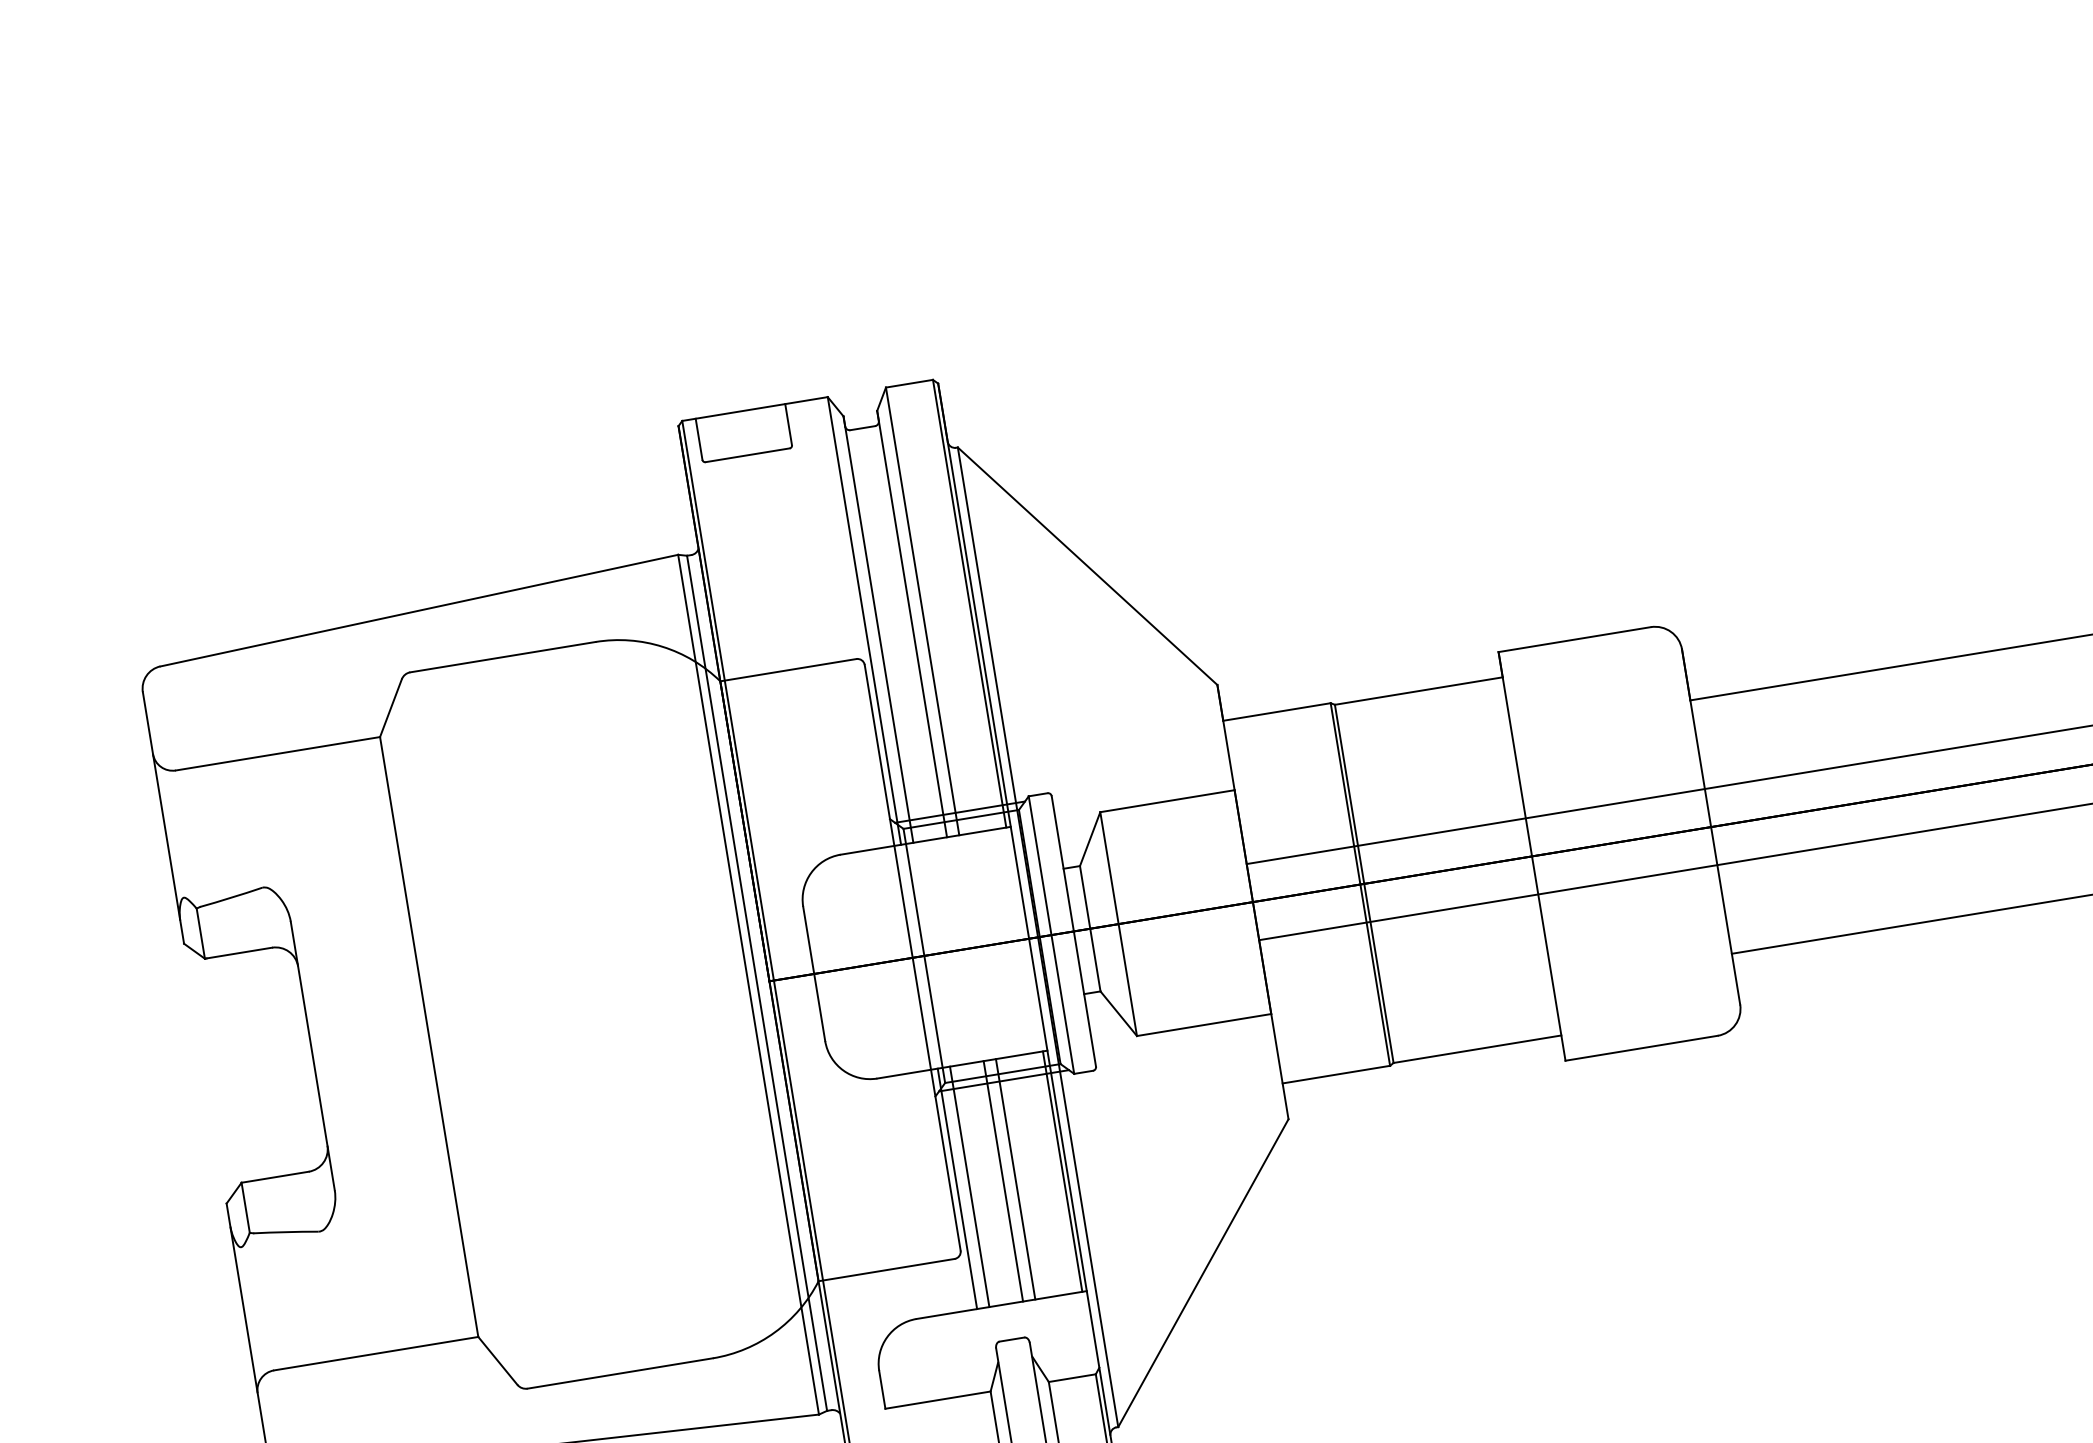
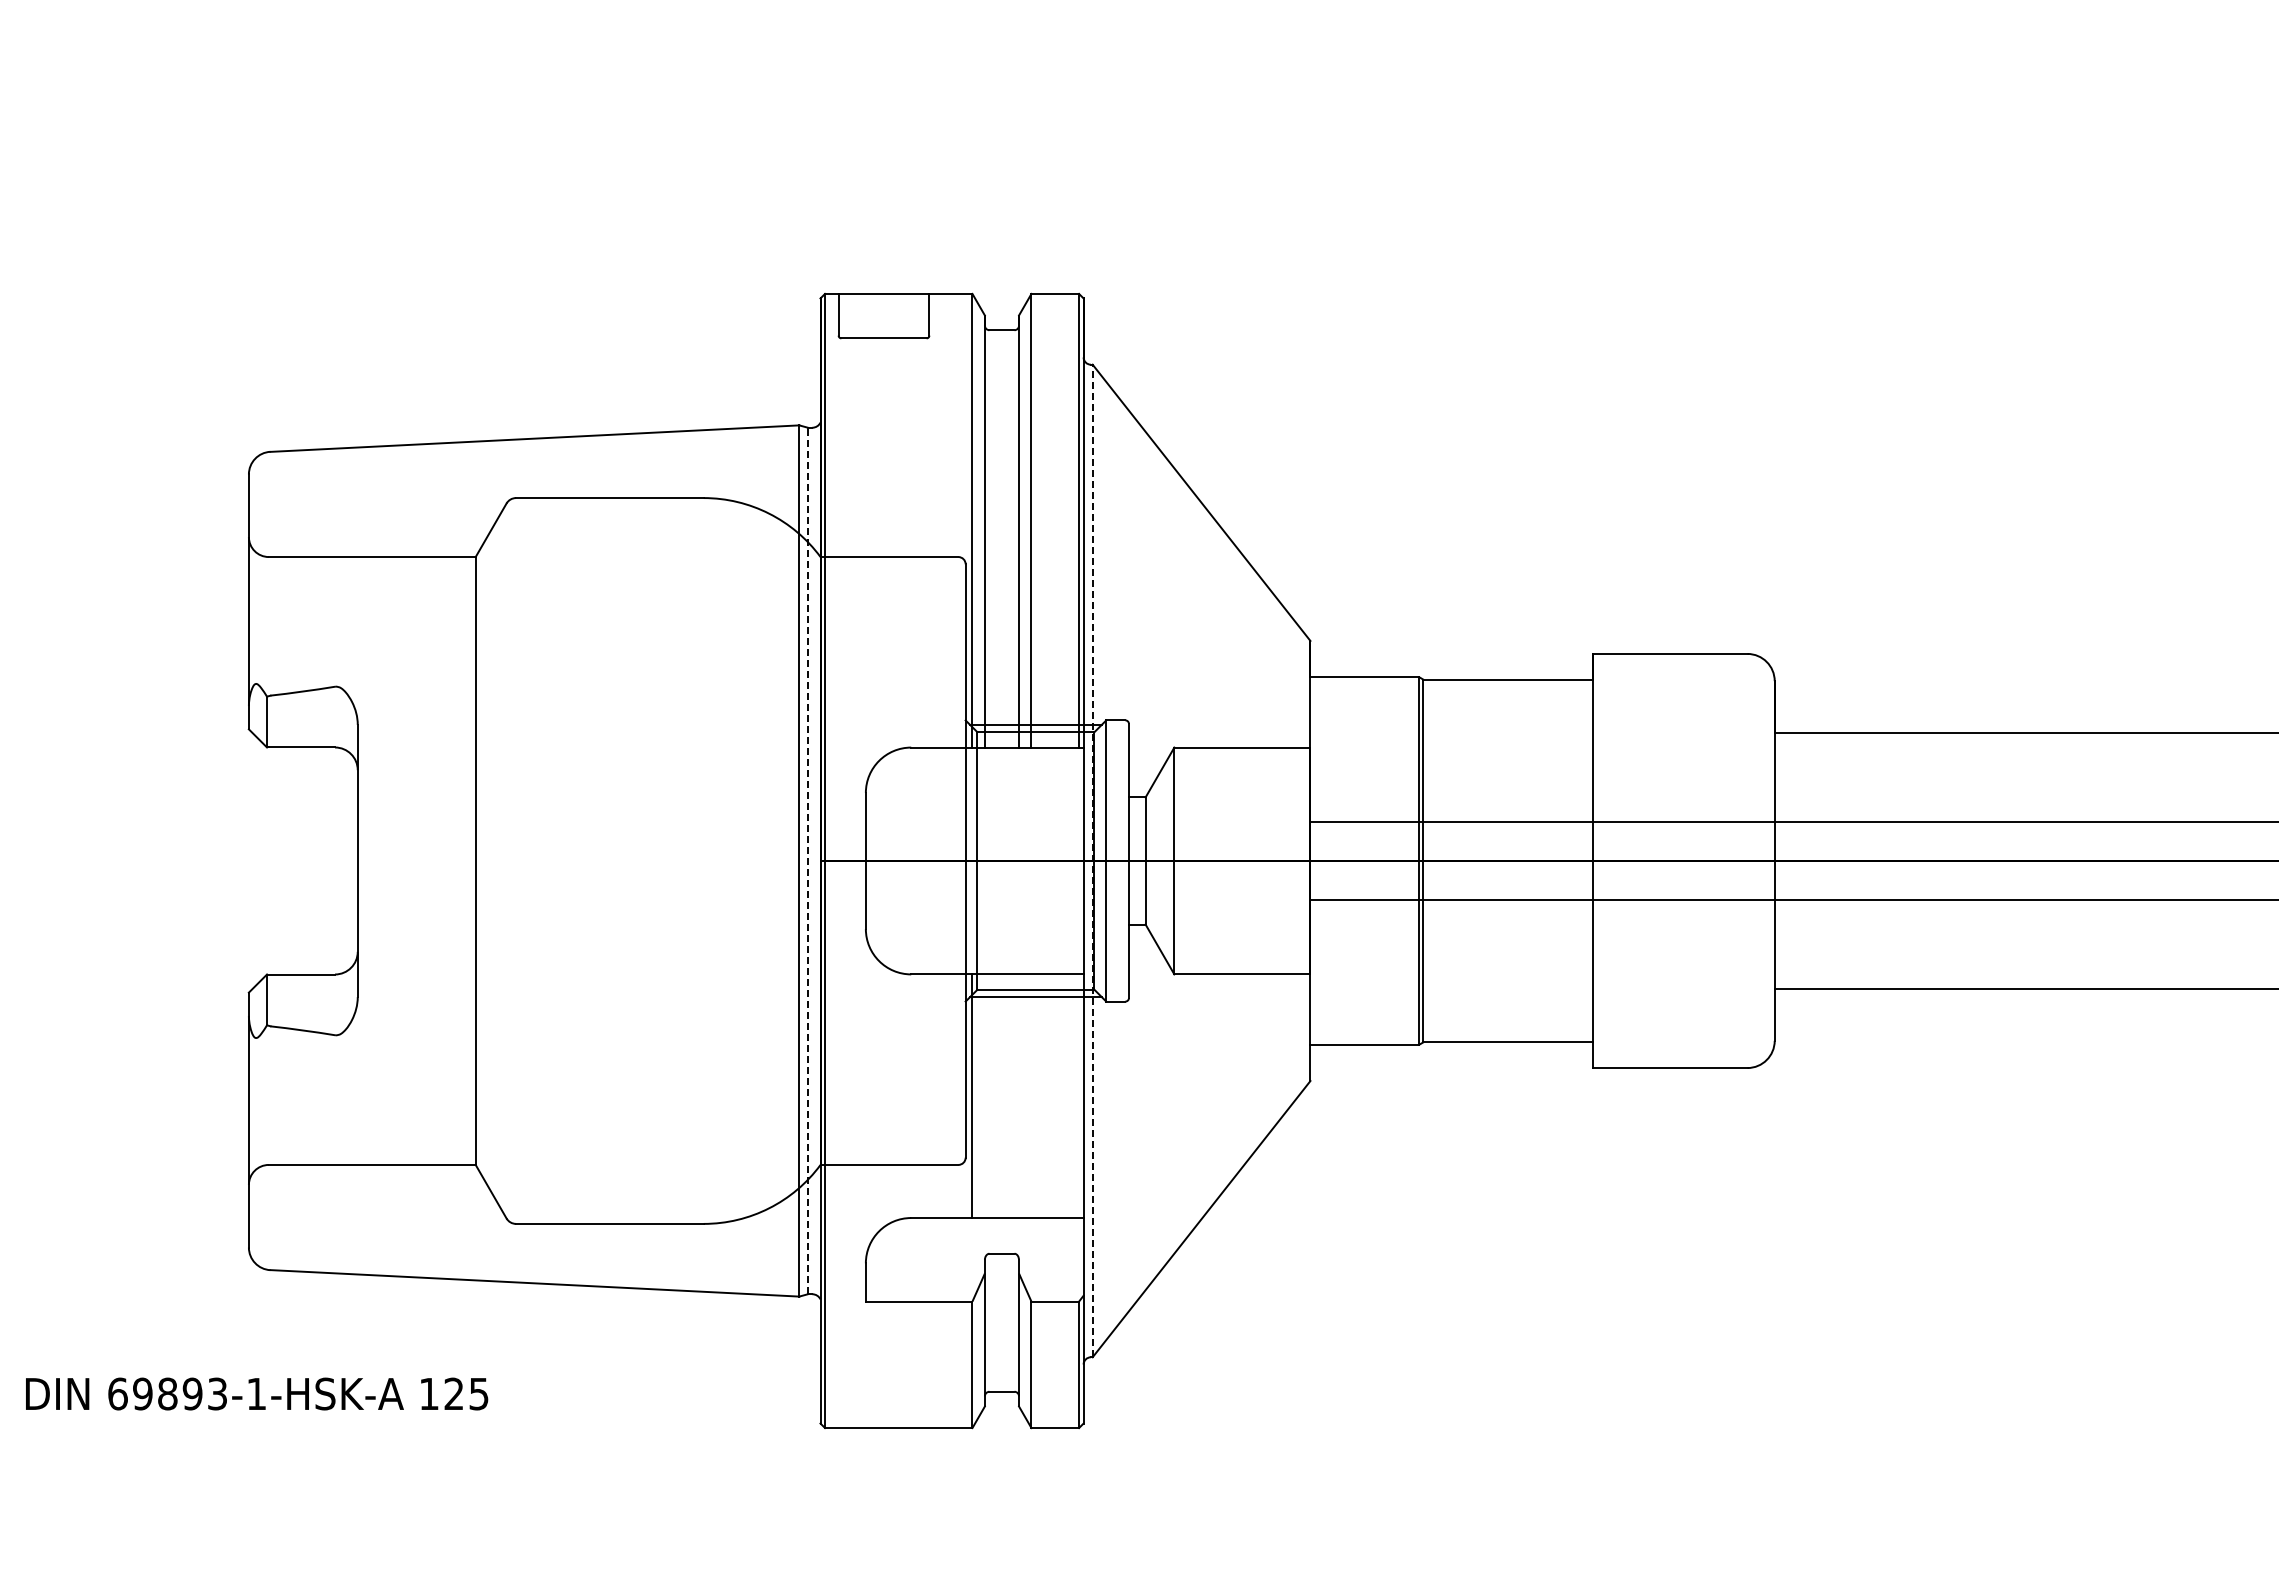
line: (1037, 936) -> (1092, 860), solid -> dashed
line: (756, 982) -> (807, 860), solid -> dashed
line: (1063, 1171) -> (1079, 1096), removed
line: (1015, 1179) -> (1031, 1096), removed
line: (1003, 1181) -> (1019, 1096), removed
line: (969, 1187) -> (984, 1096), removed

